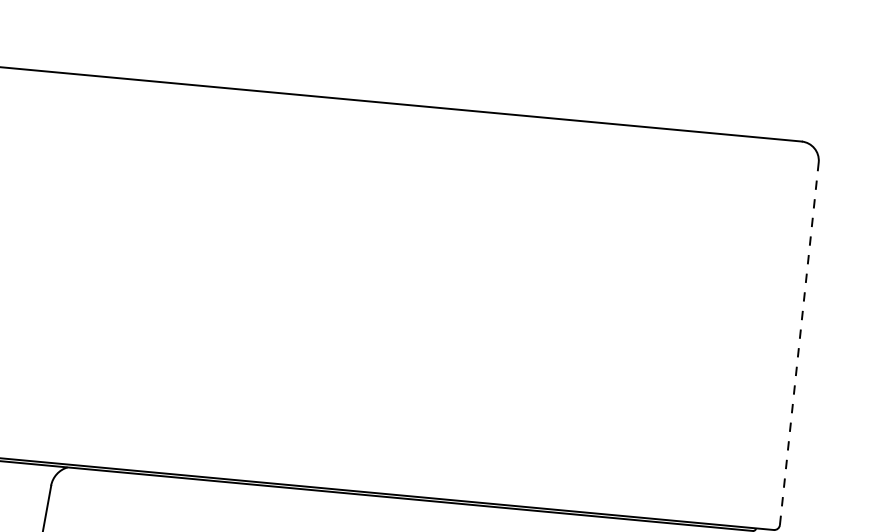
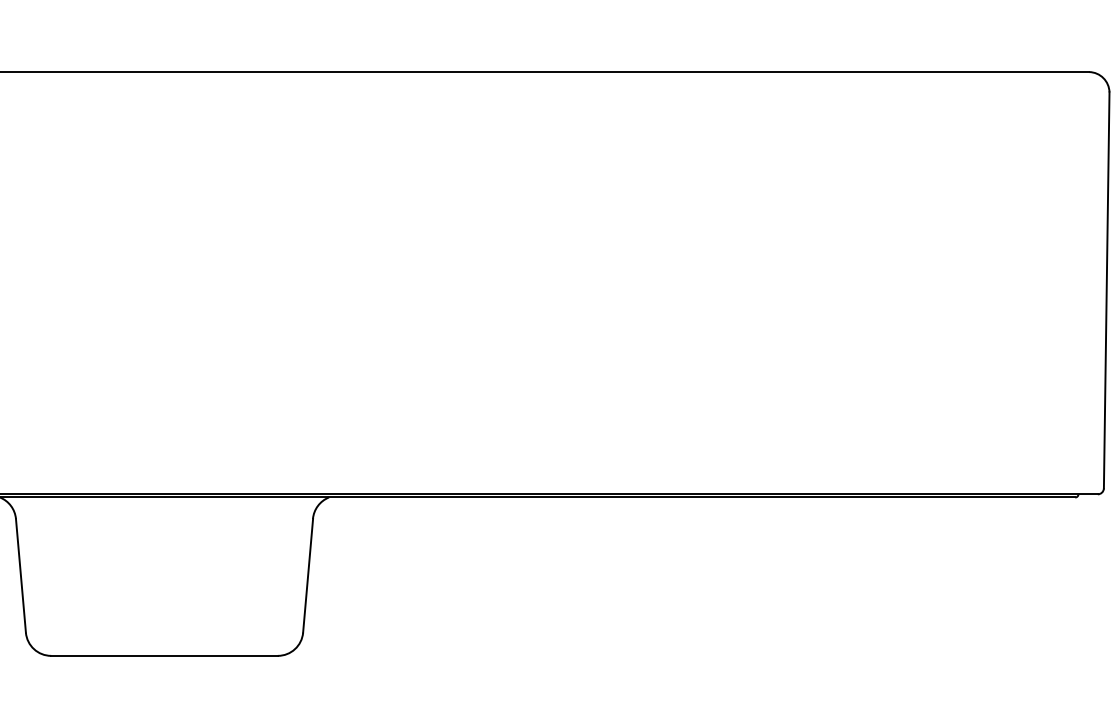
line: (799, 343) -> (1106, 290), dashed -> solid

